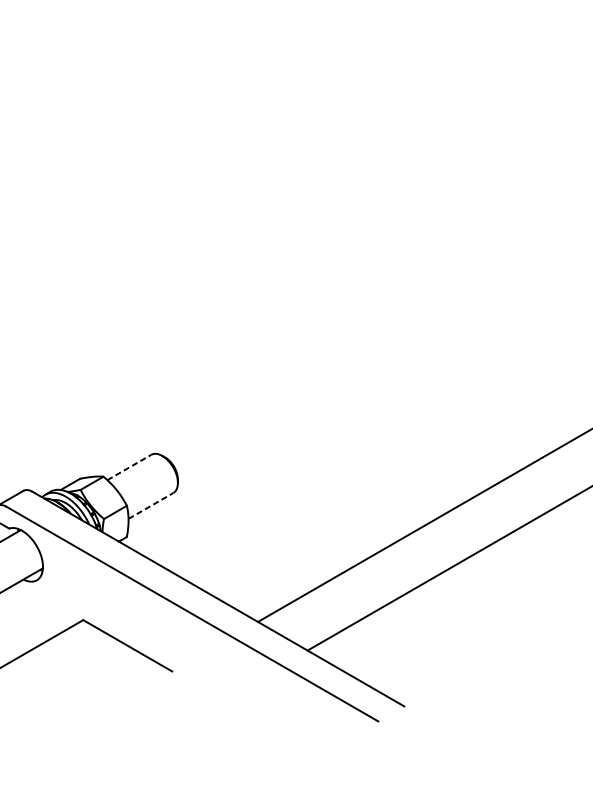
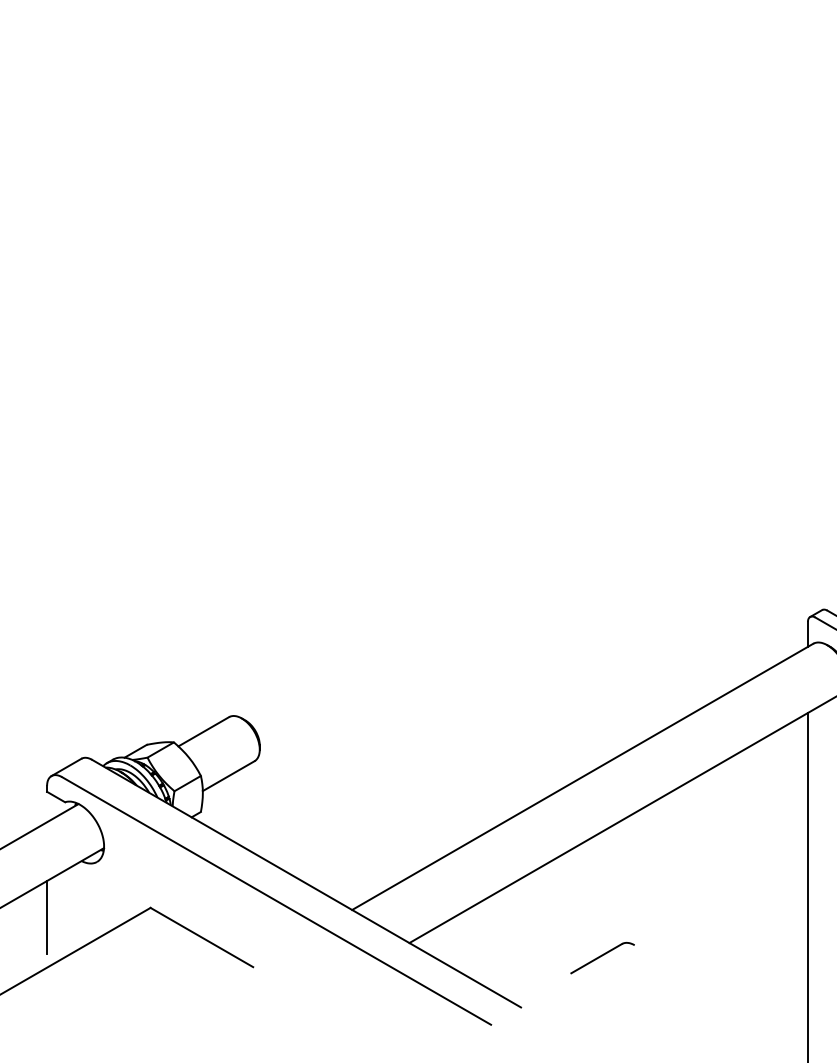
line: (130, 467) -> (204, 731), dashed -> solid
line: (150, 506) -> (228, 776), dashed -> solid
part: (474, 663) -> (602, 957), added

